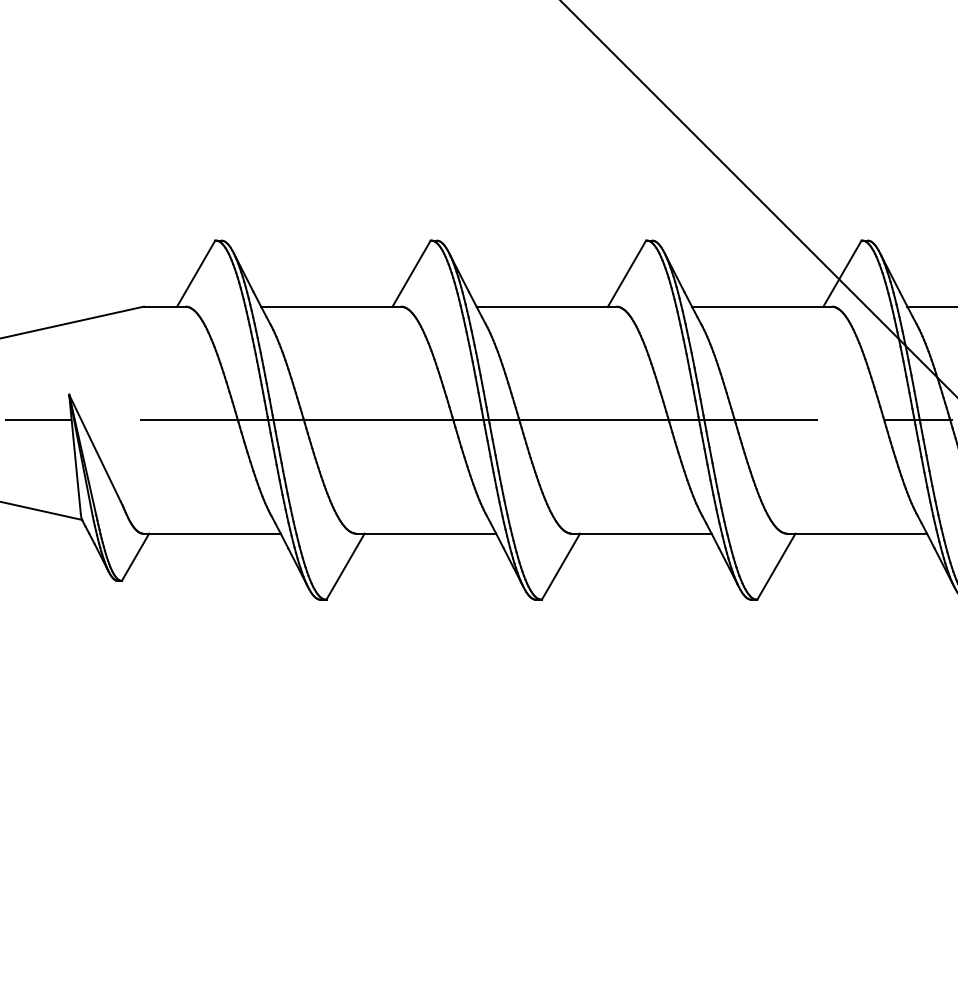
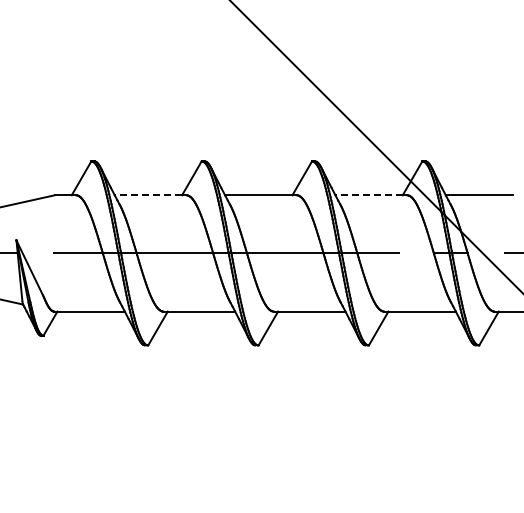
line: (326, 307) -> (148, 195), solid -> dashed
line: (758, 307) -> (369, 195), solid -> dashed

